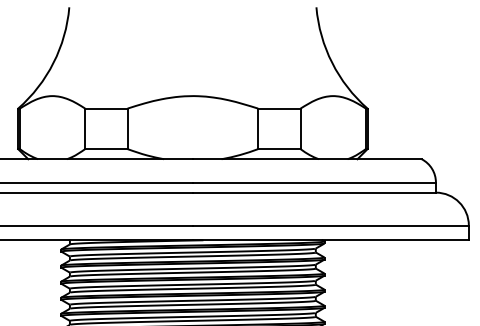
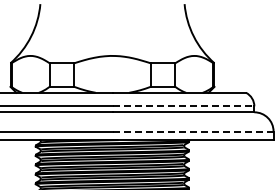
line: (314, 182) -> (183, 106), solid -> dashed
line: (331, 225) -> (193, 131), solid -> dashed

